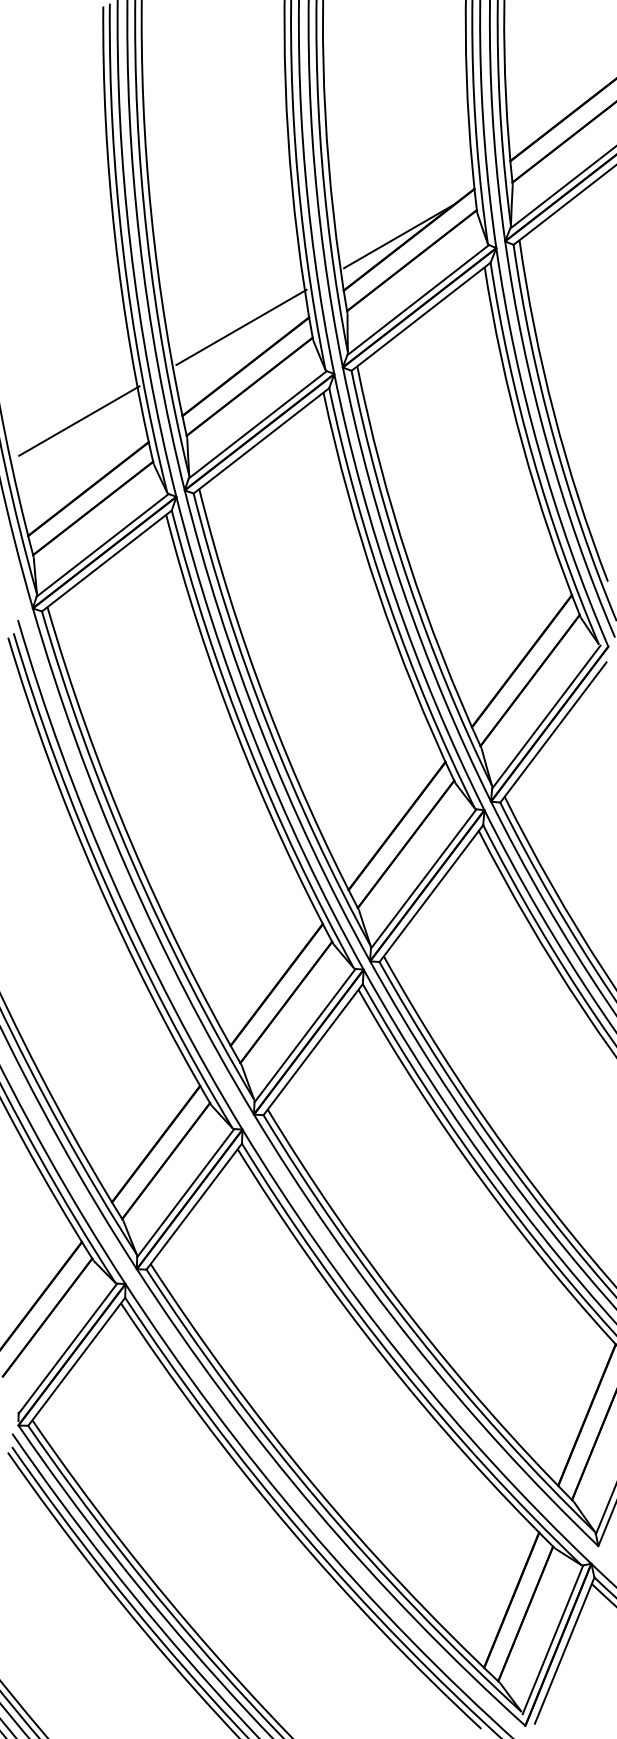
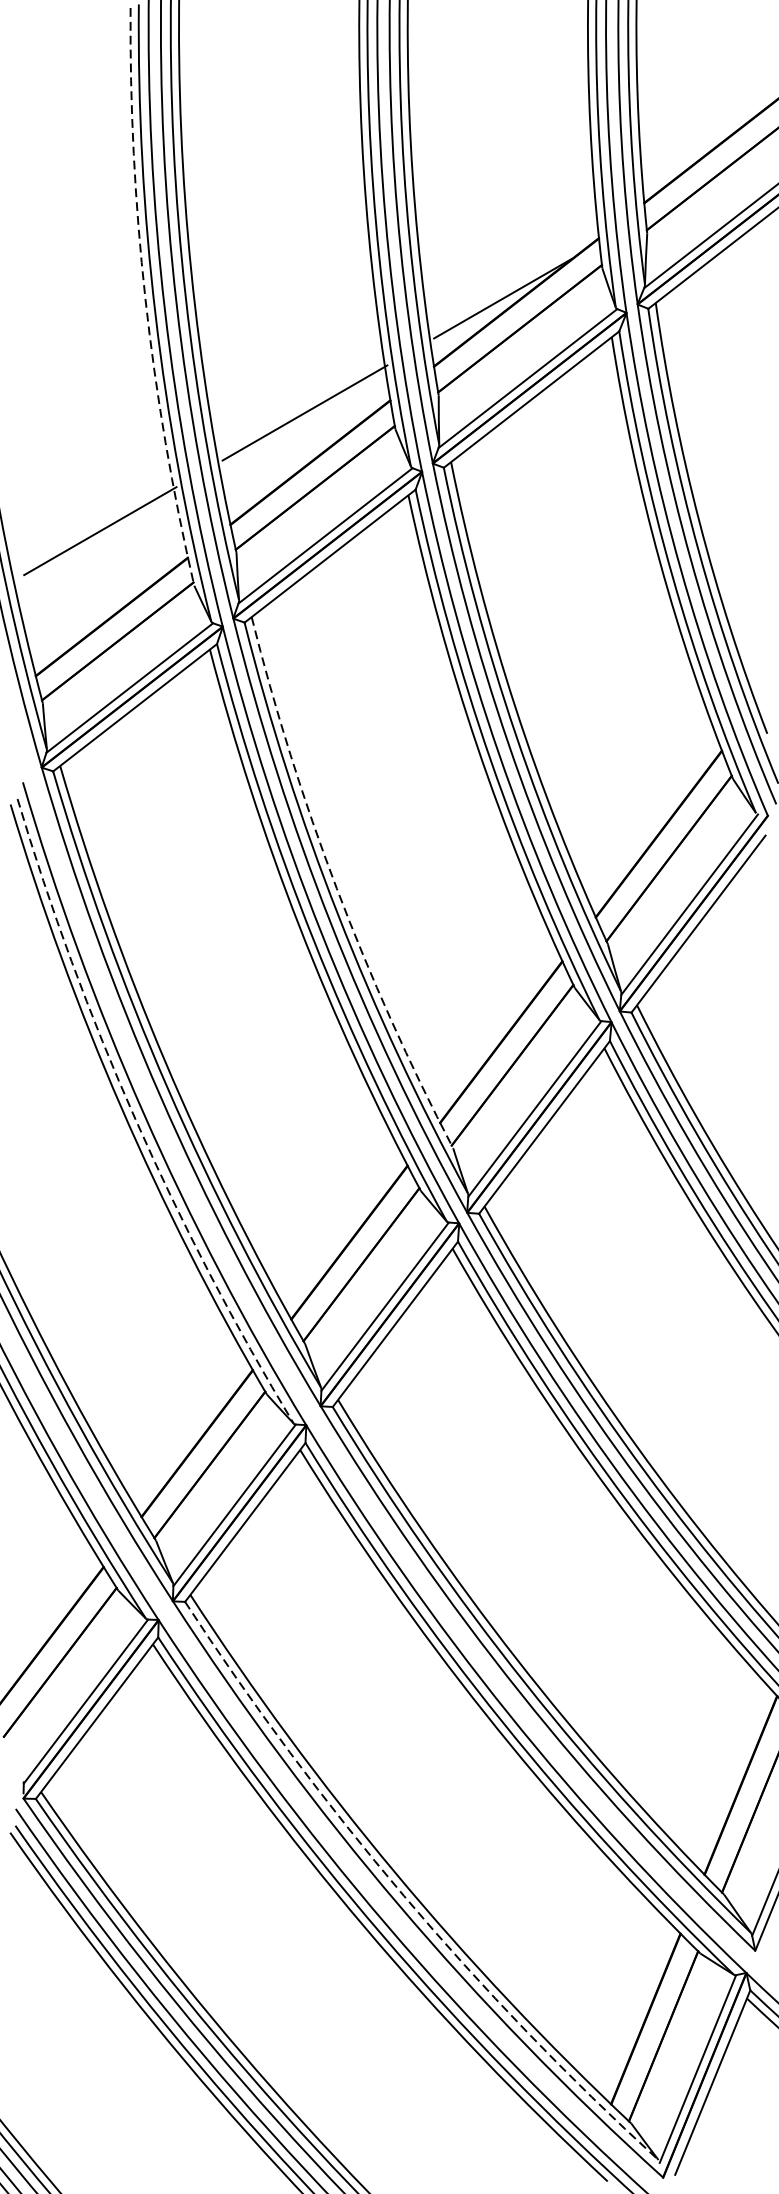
arc: (115, 236) -> (145, 298), solid -> dashed
arc: (266, 704) -> (336, 888), solid -> dashed
arc: (107, 887) -> (135, 1119), solid -> dashed
arc: (320, 1502) -> (404, 1895), solid -> dashed

